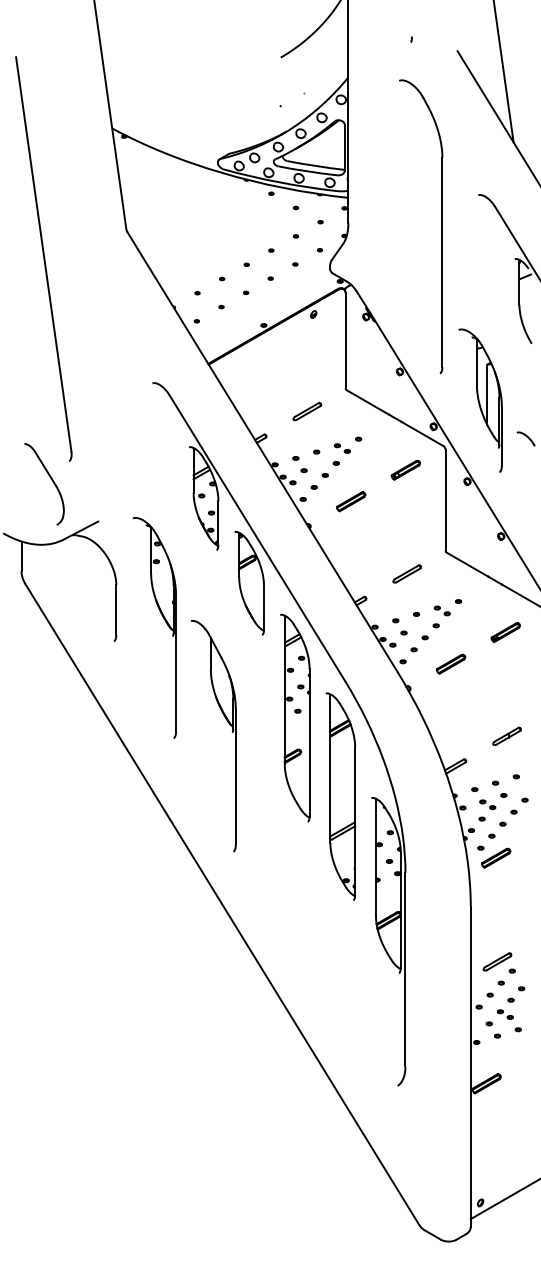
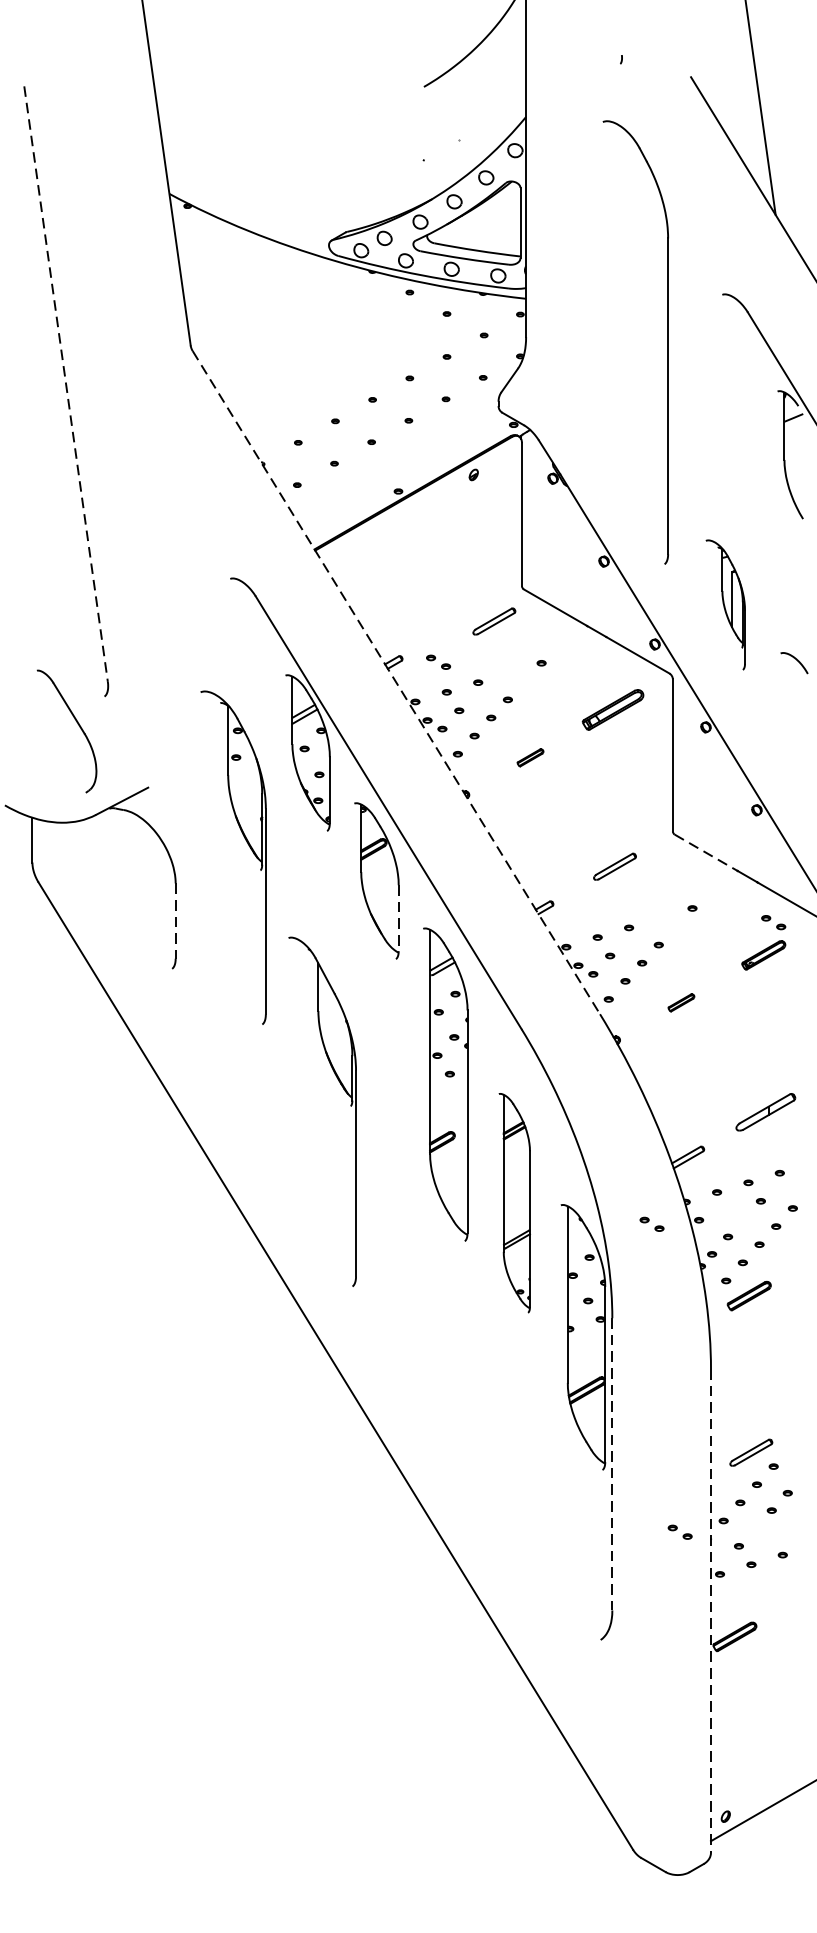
line: (43, 254) -> (65, 384), solid -> dashed
part: (480, 400) -> (725, 604), size x0.6
part: (307, 411) -> (494, 621), moved
part: (342, 448) -> (438, 662), moved
line: (262, 452) -> (396, 683), solid -> dashed
part: (405, 470) -> (612, 710), size x1.4
part: (351, 501) -> (530, 757), size x0.6
line: (468, 565) -> (707, 853), solid -> dashed
line: (264, 608) -> (399, 918), solid -> dashed
line: (116, 609) -> (175, 920), solid -> dashed
part: (441, 610) -> (772, 921), moved
part: (163, 619) -> (246, 844), moved
part: (451, 663) -> (681, 1001), size x0.6
part: (506, 735) -> (764, 1110), size x1.4
part: (340, 796) -> (514, 1202), size x0.7
part: (487, 804) -> (651, 1224), moved
line: (405, 969) -> (612, 1464), solid -> dashed
part: (505, 1014) -> (680, 1532), moved
line: (470, 1067) -> (710, 1612), solid -> dashed

